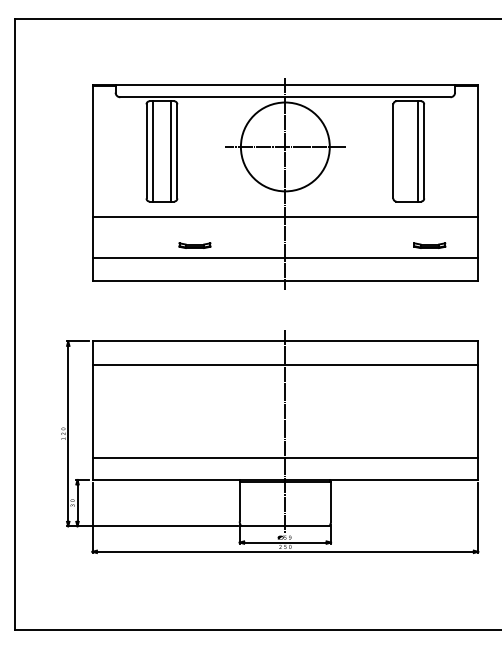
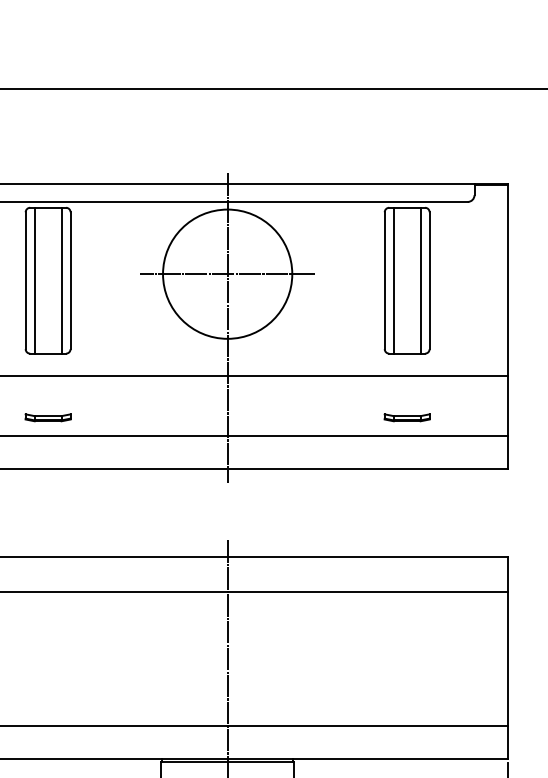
line: (399, 151) -> (393, 280), added
part: (194, 245) -> (47, 417), moved
part: (429, 245) -> (406, 417), moved

